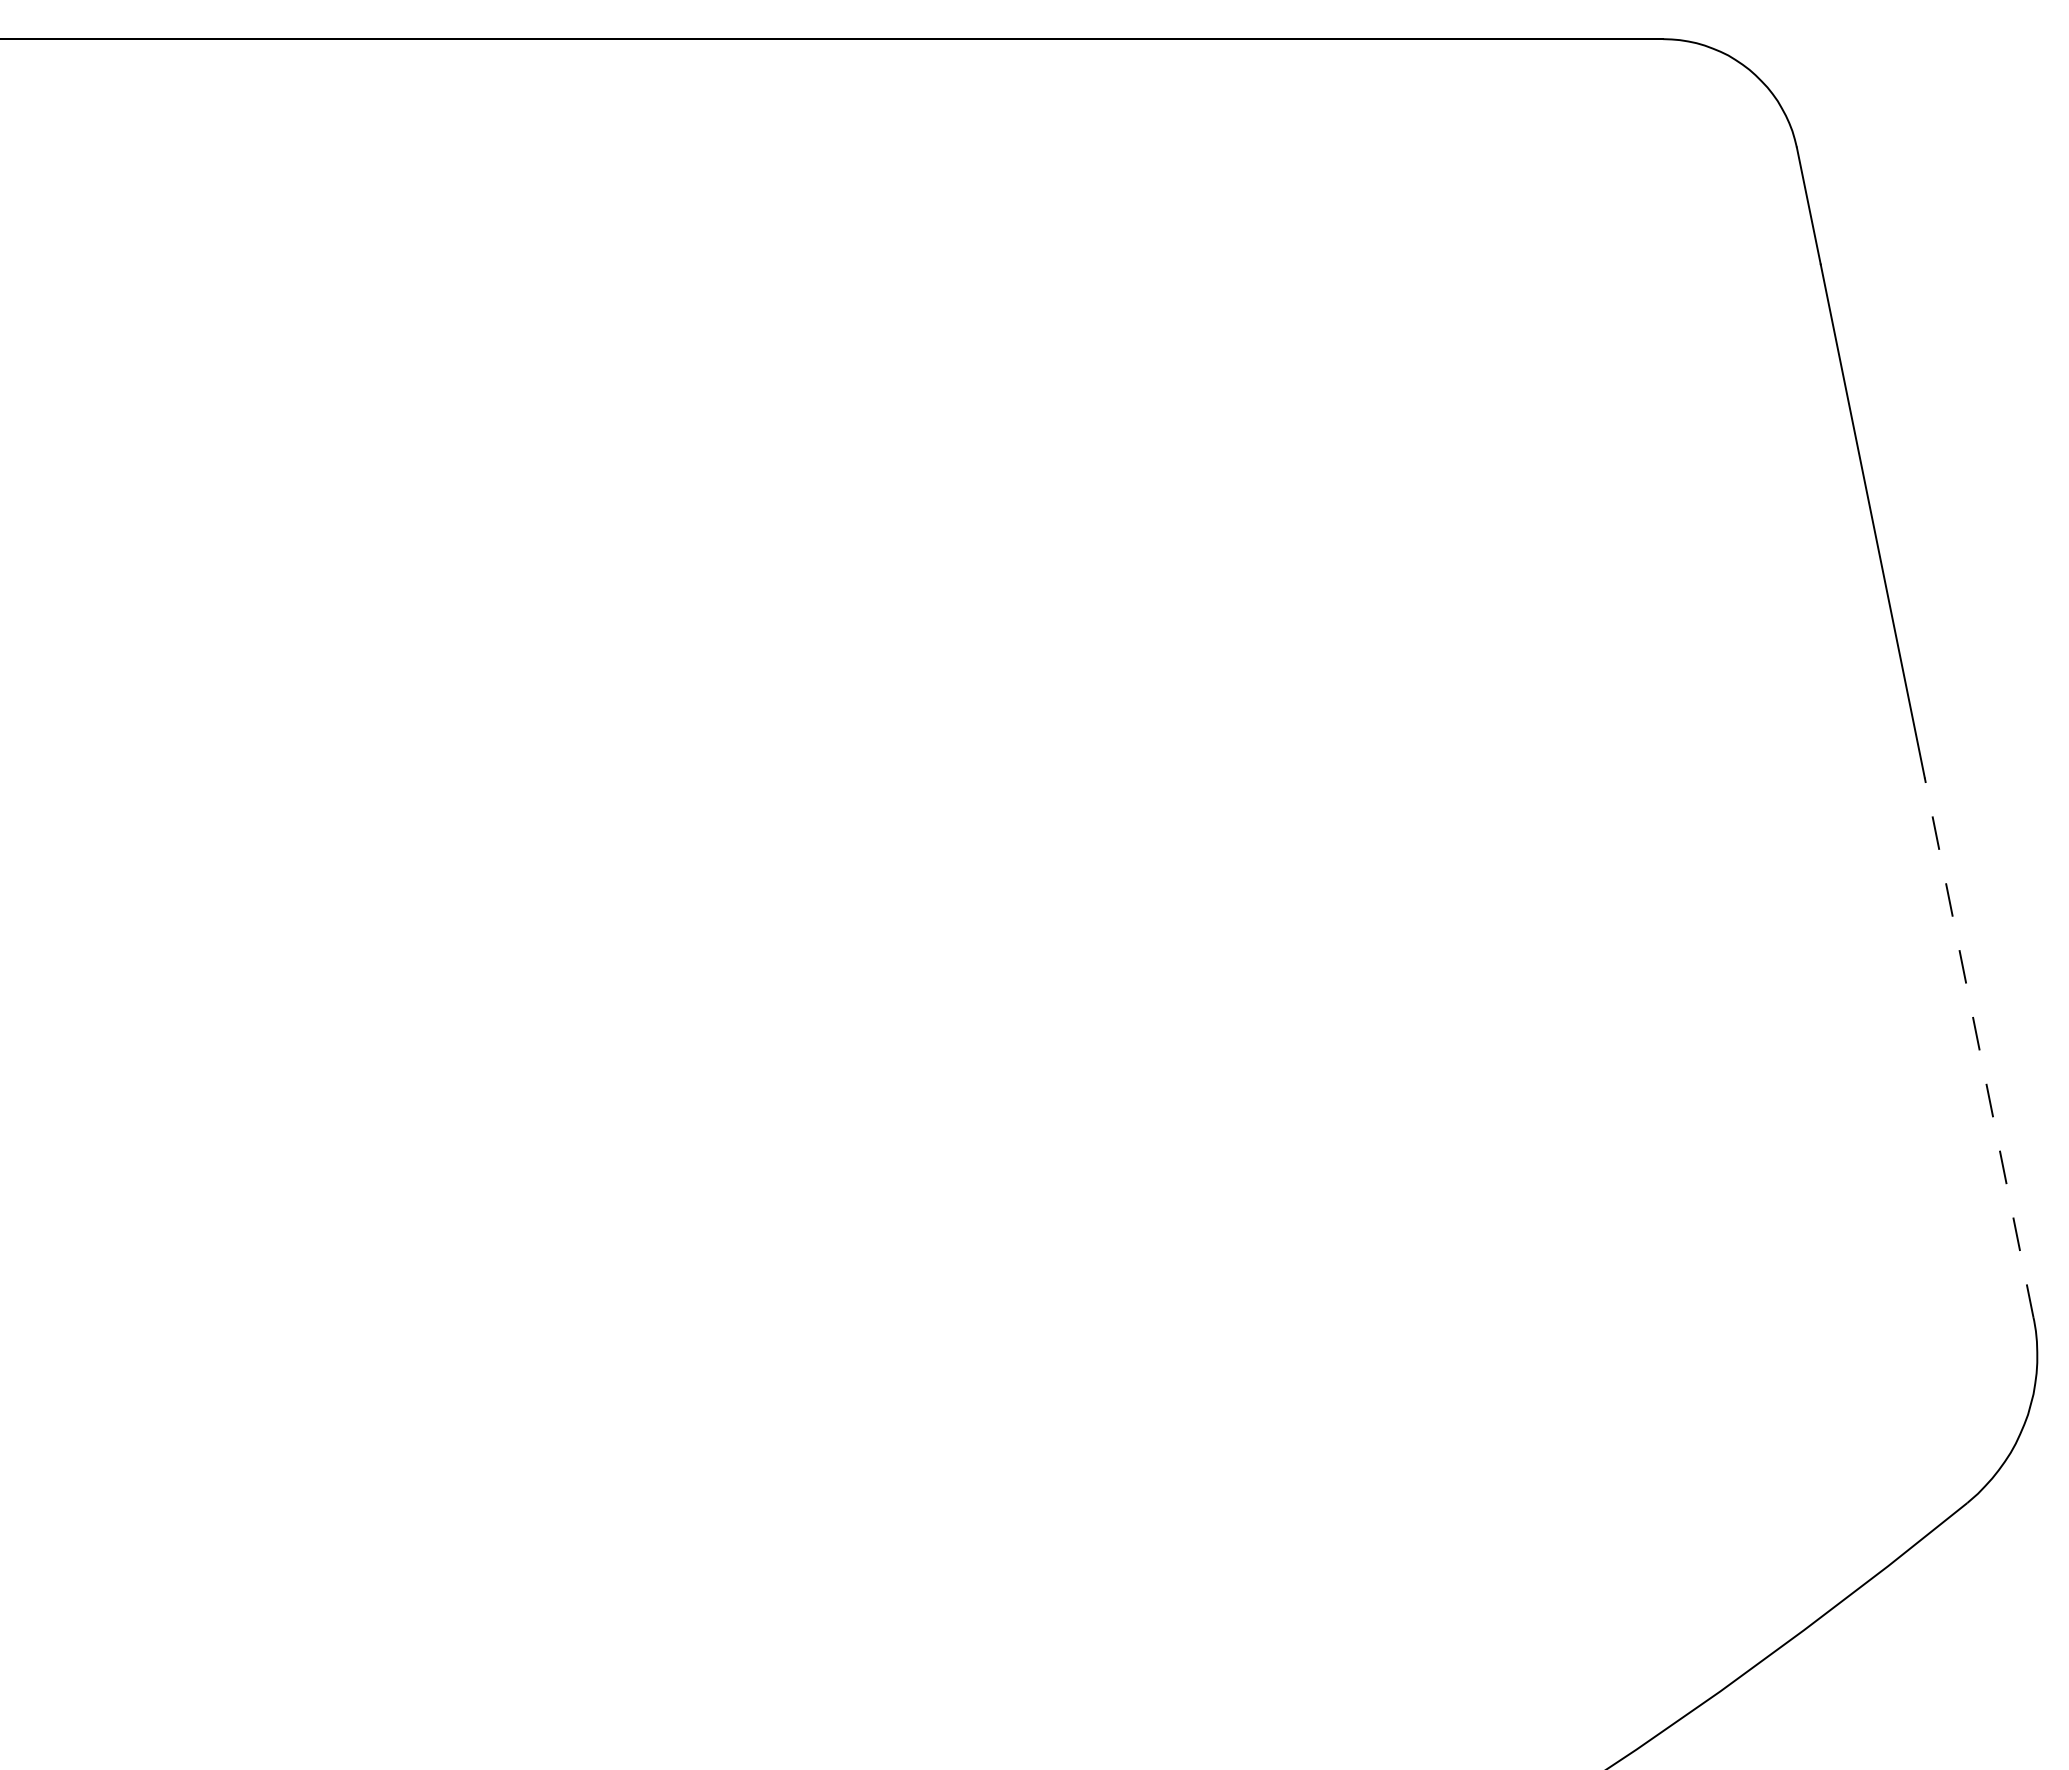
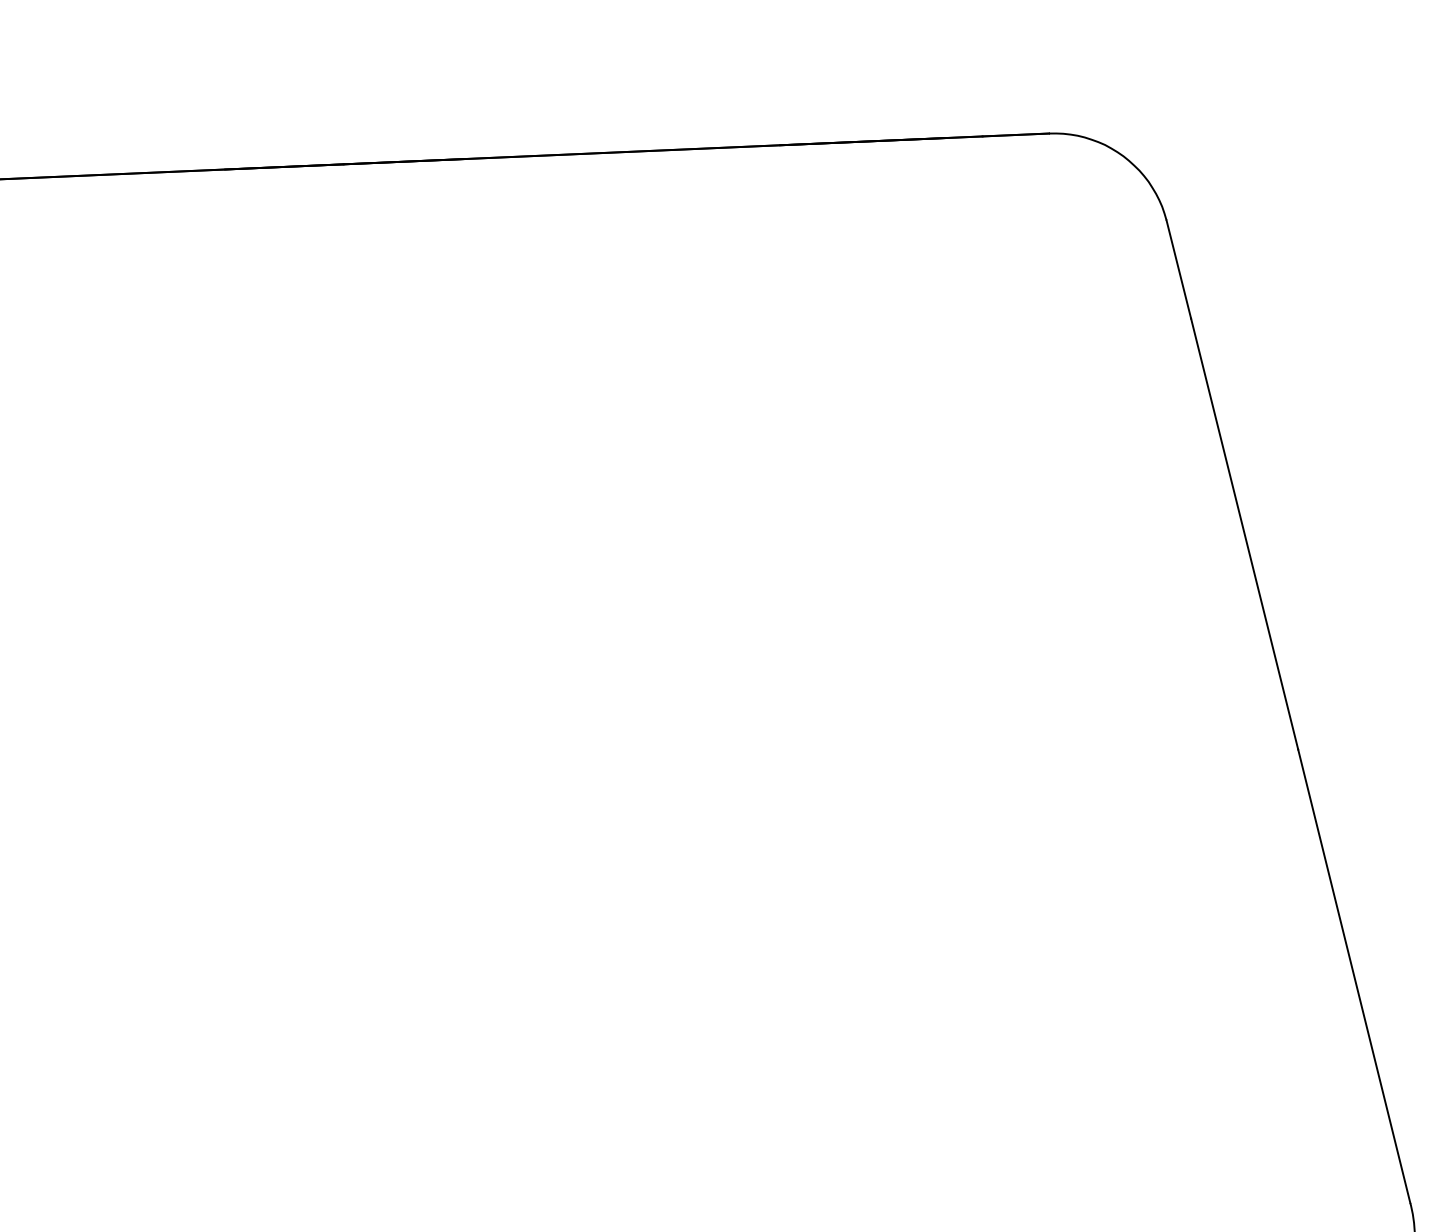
line: (1979, 1047) -> (1354, 976), dashed -> solid

